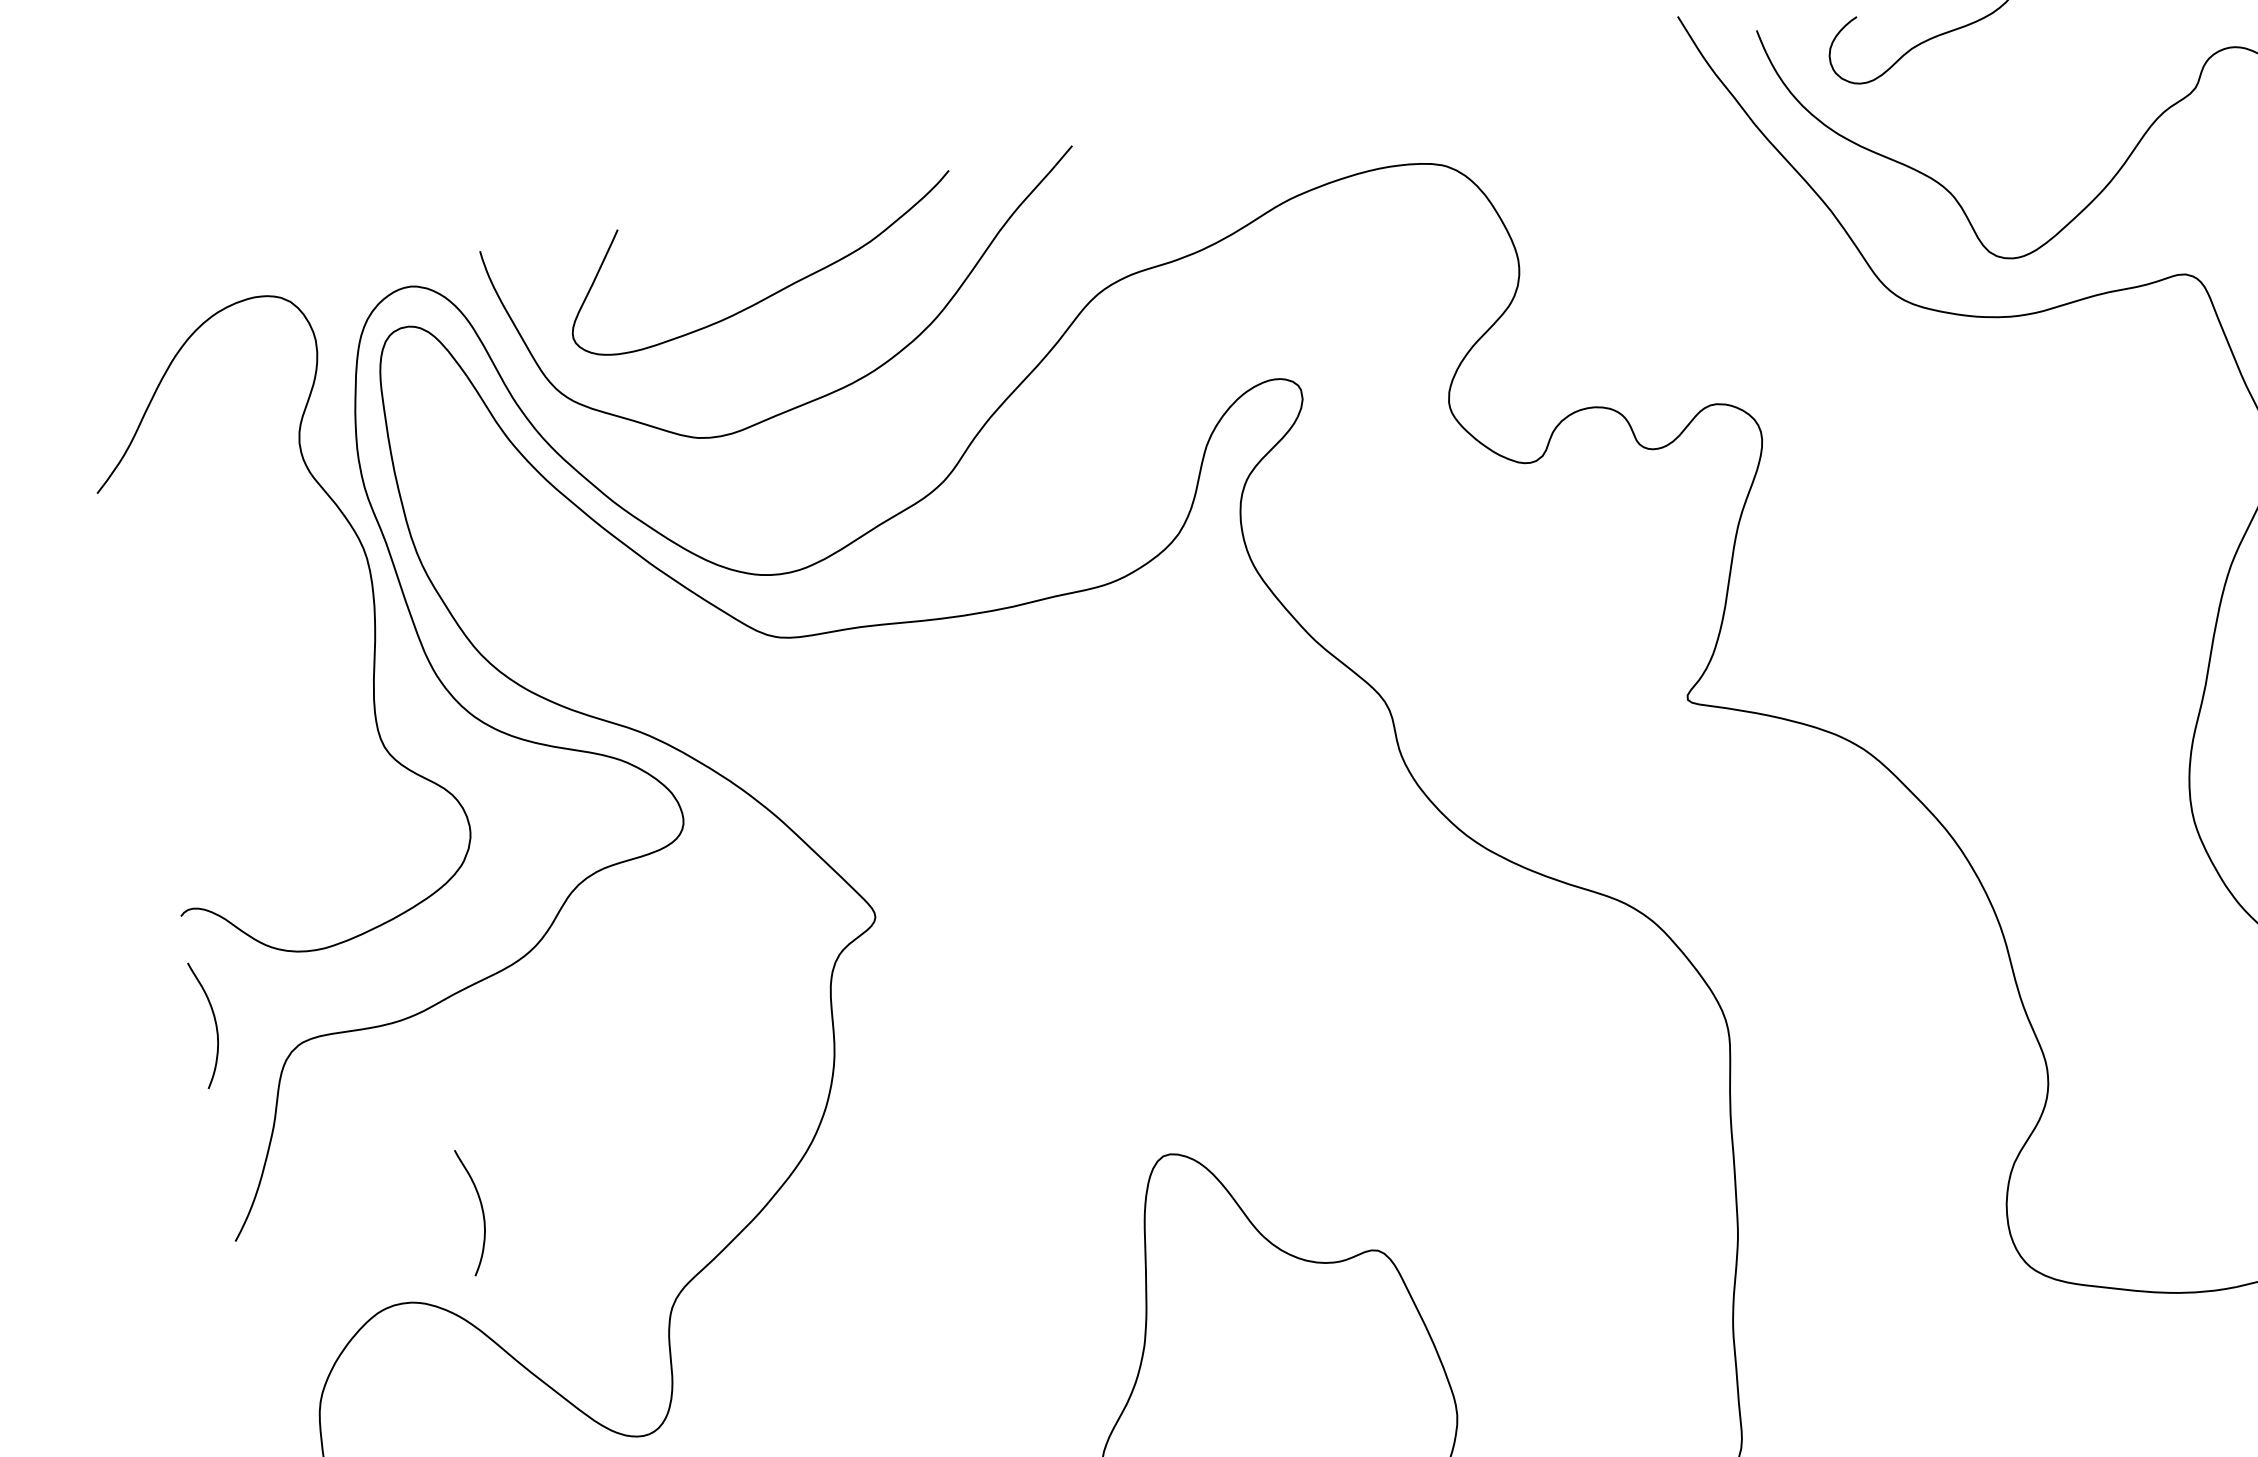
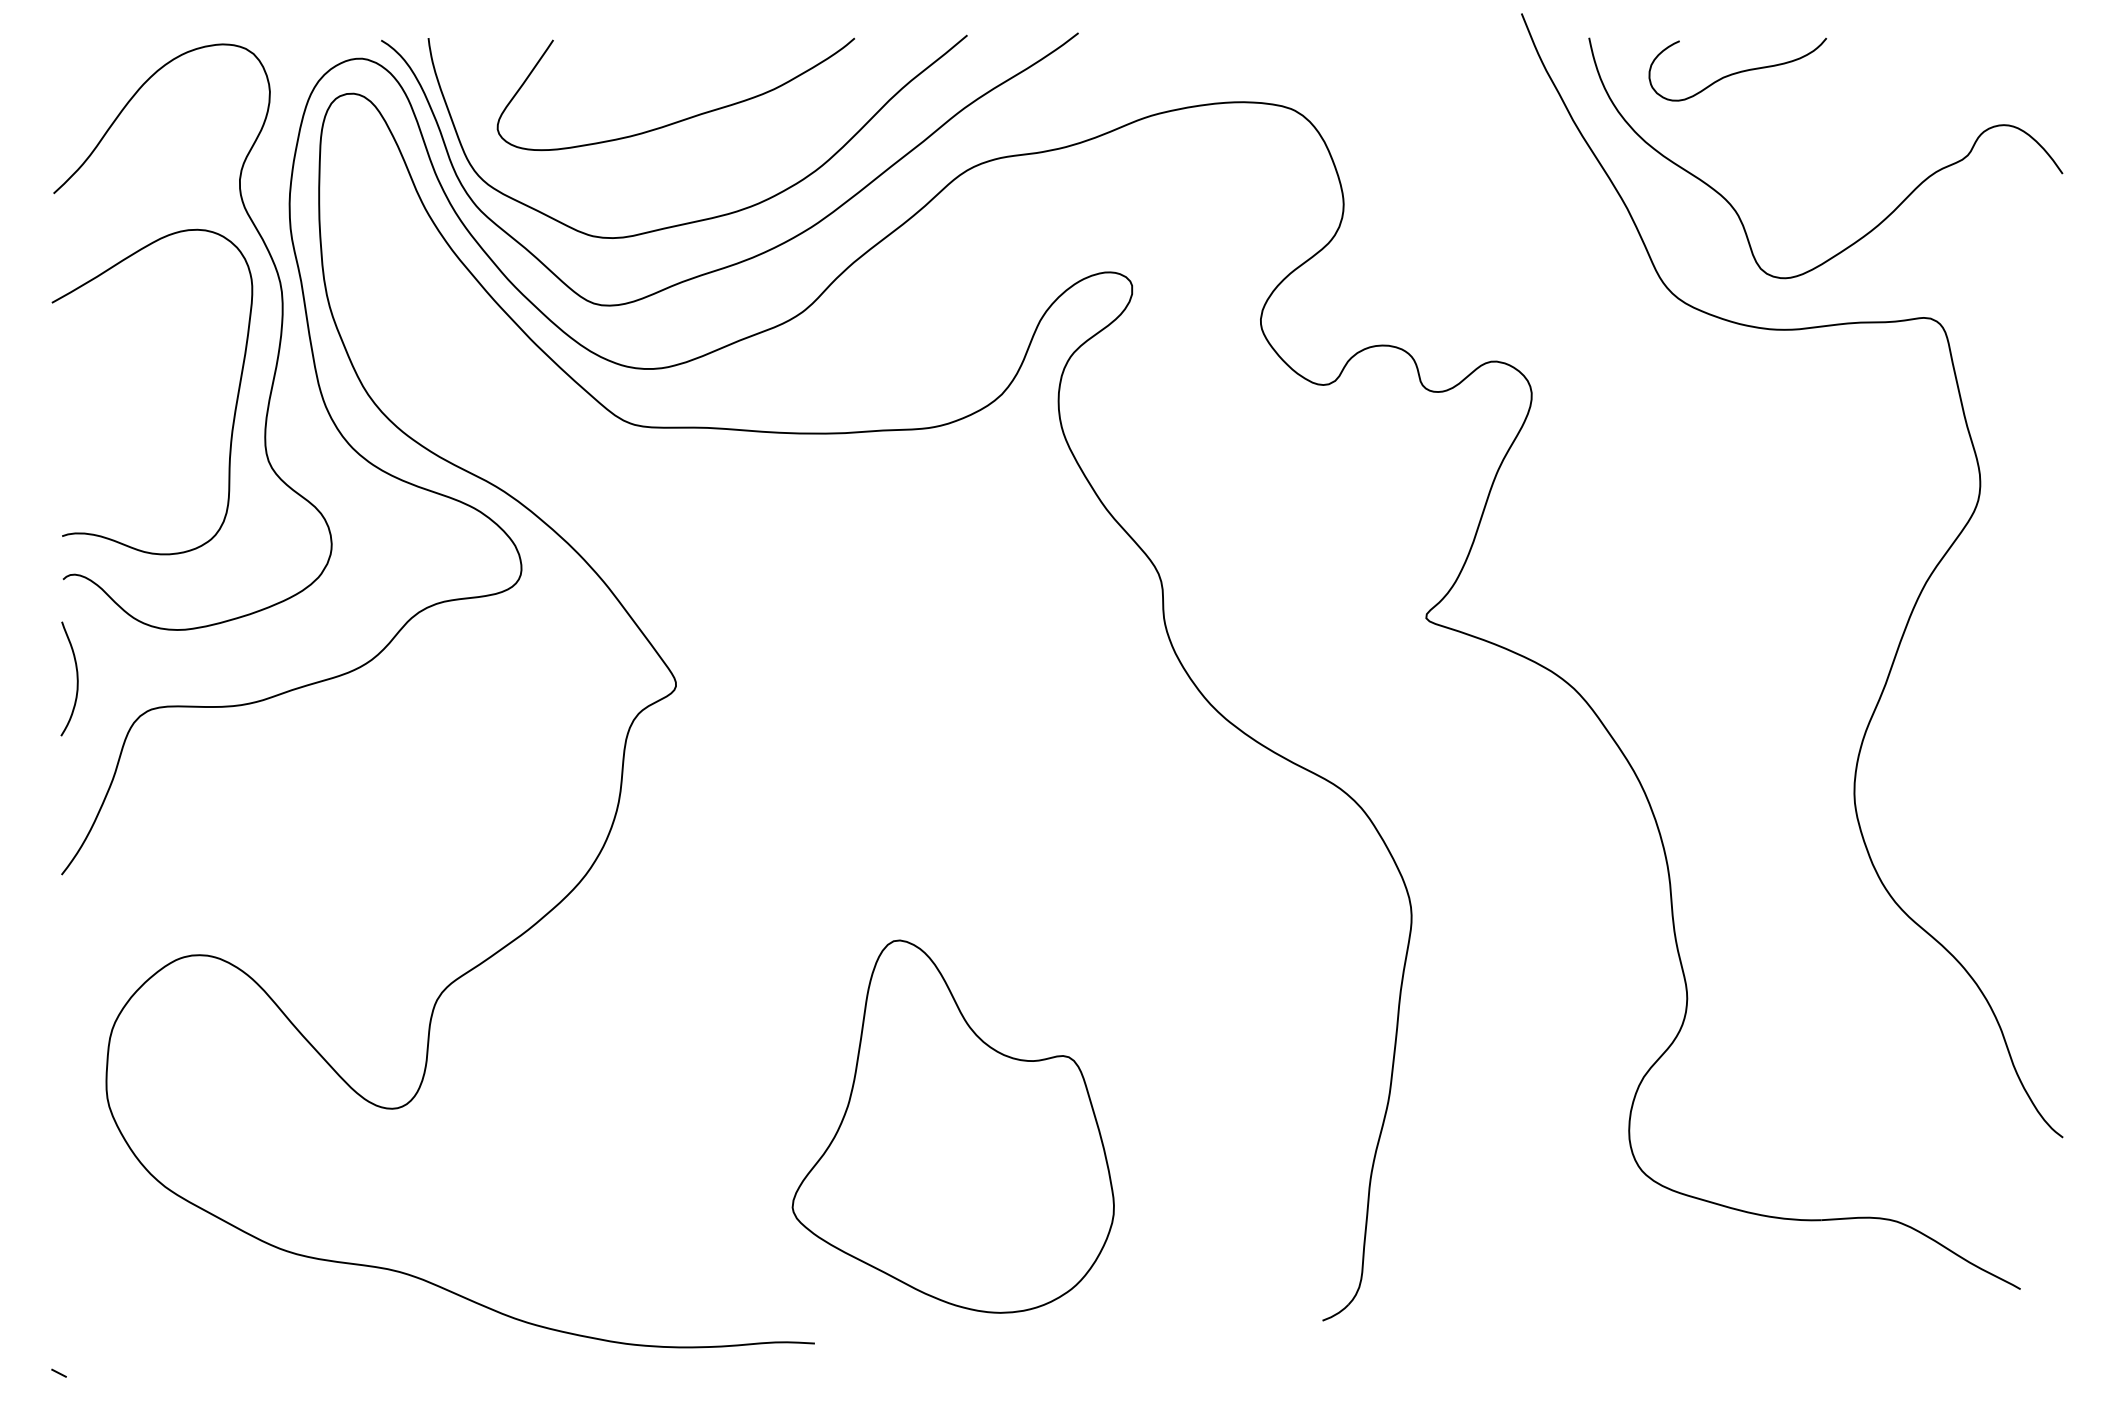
curve: (887, 423) -> (761, 252), added
curve: (337, 689) -> (235, 403), added
curve: (481, 1209) -> (283, 884), removed

